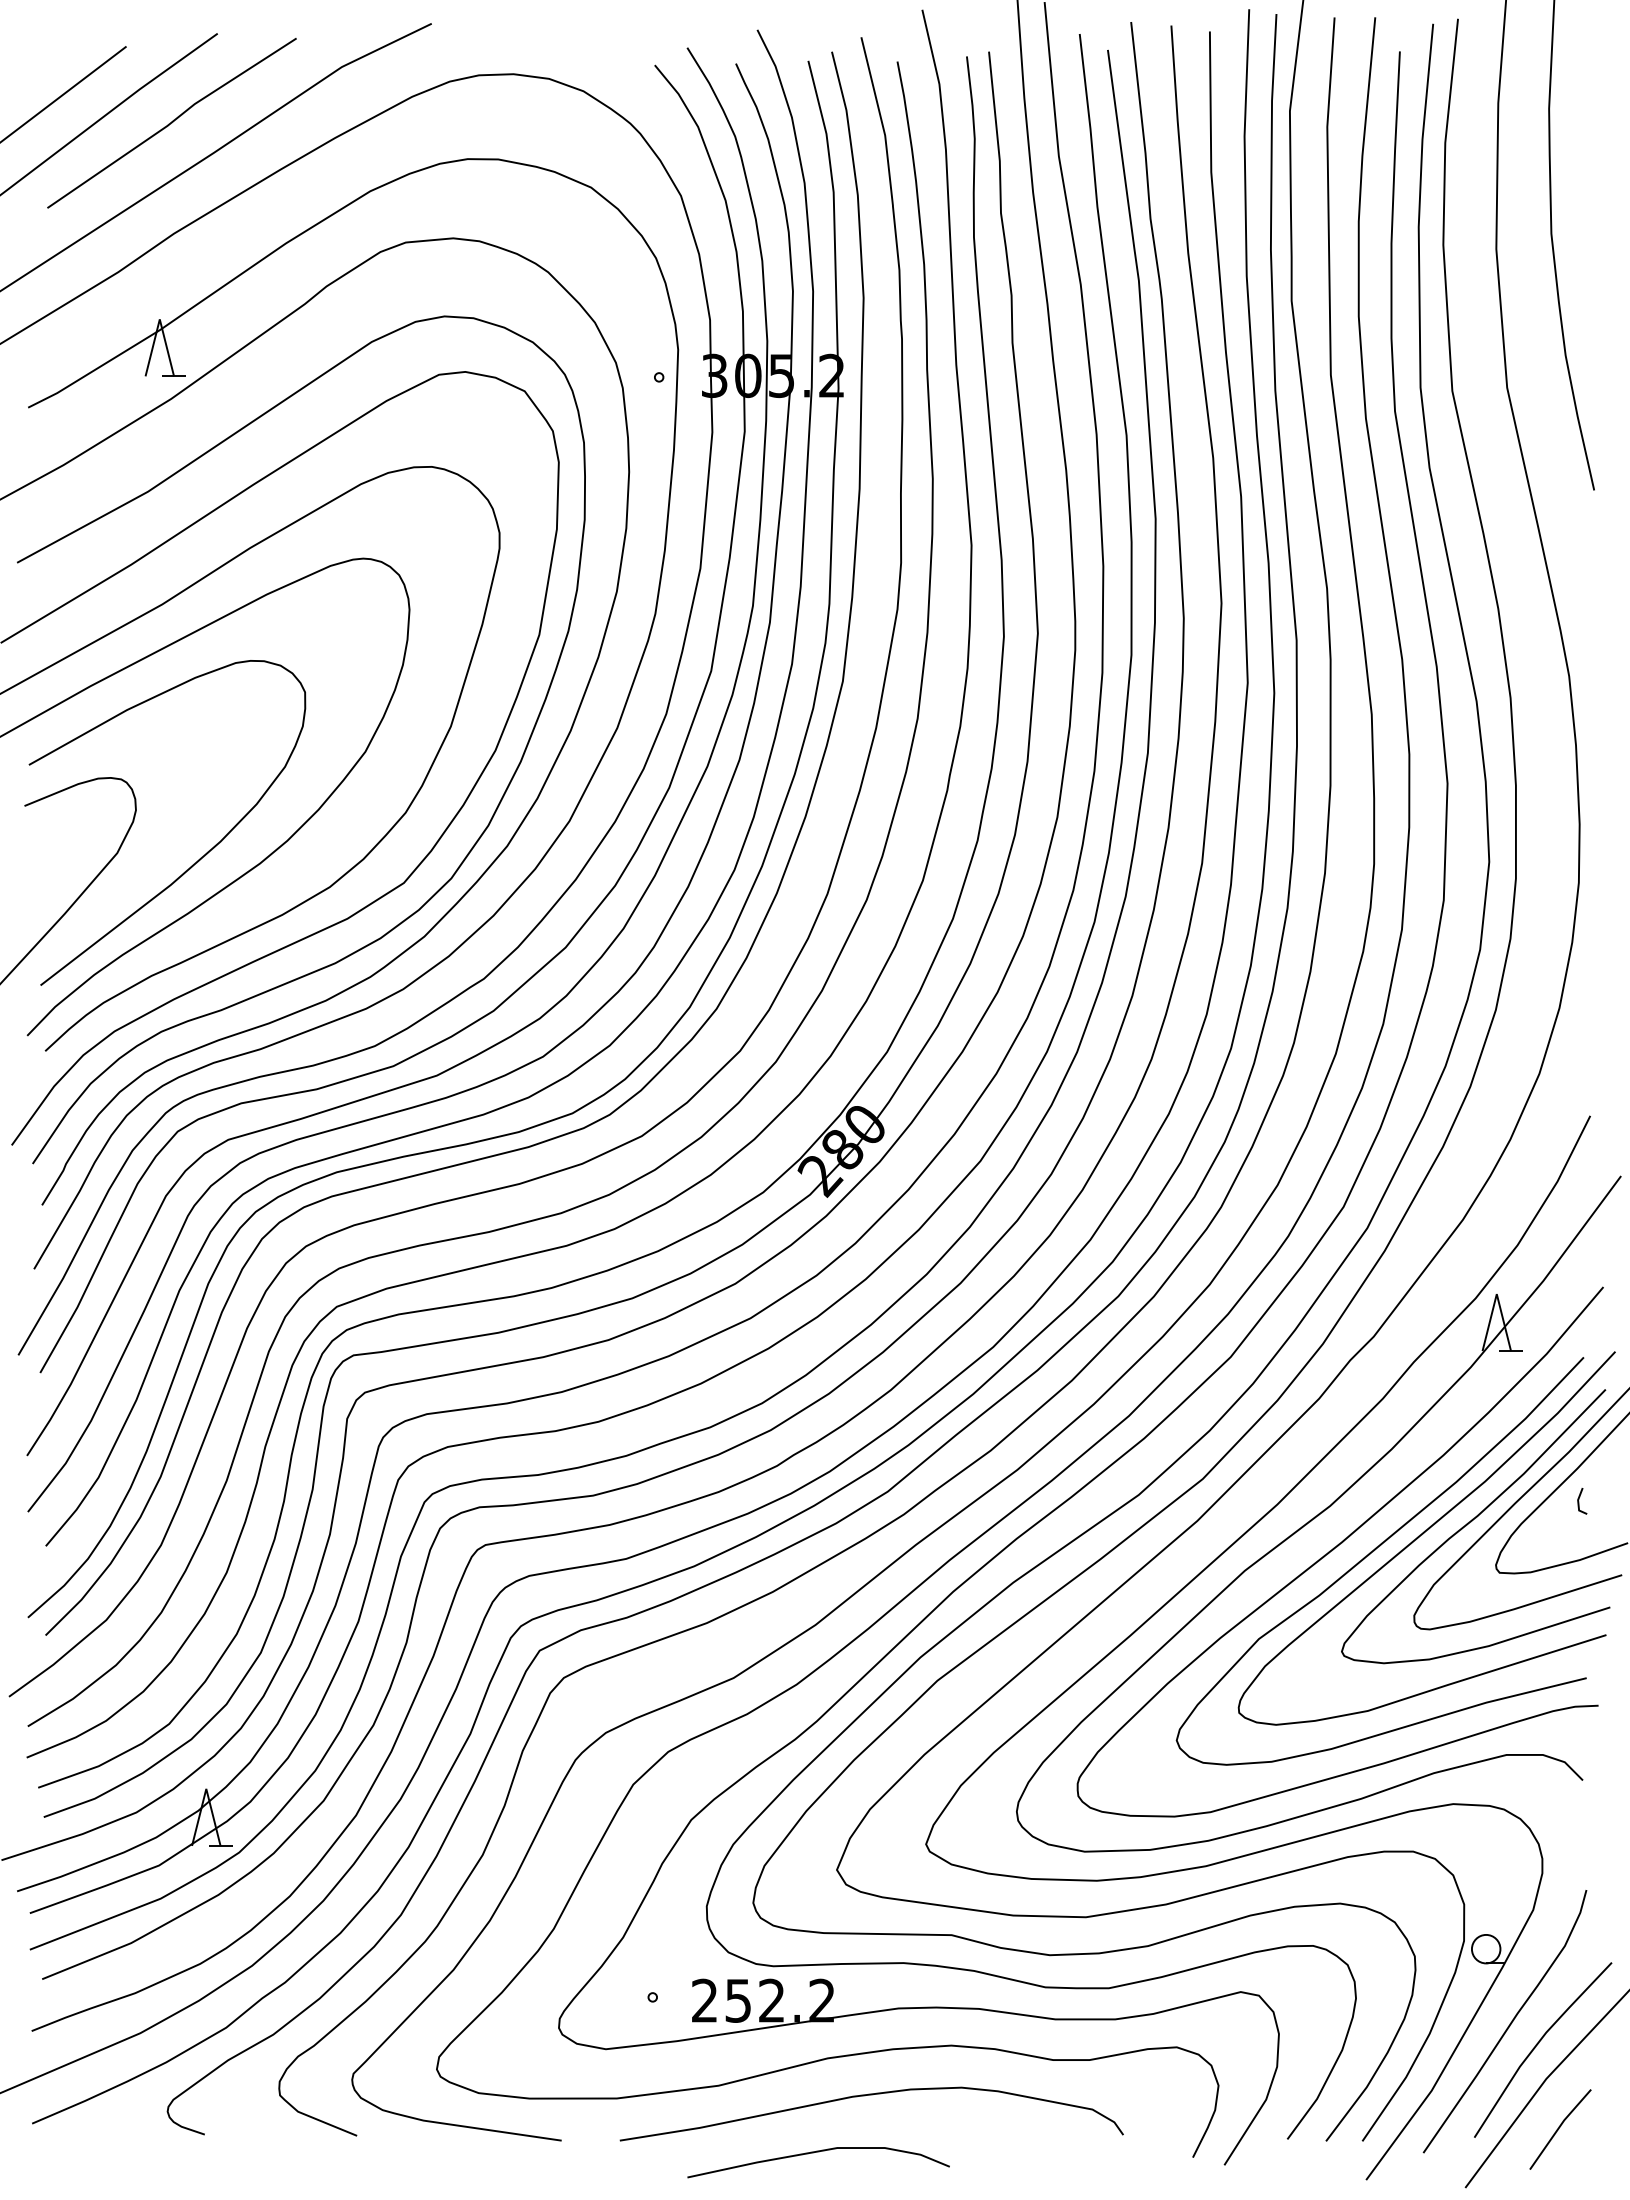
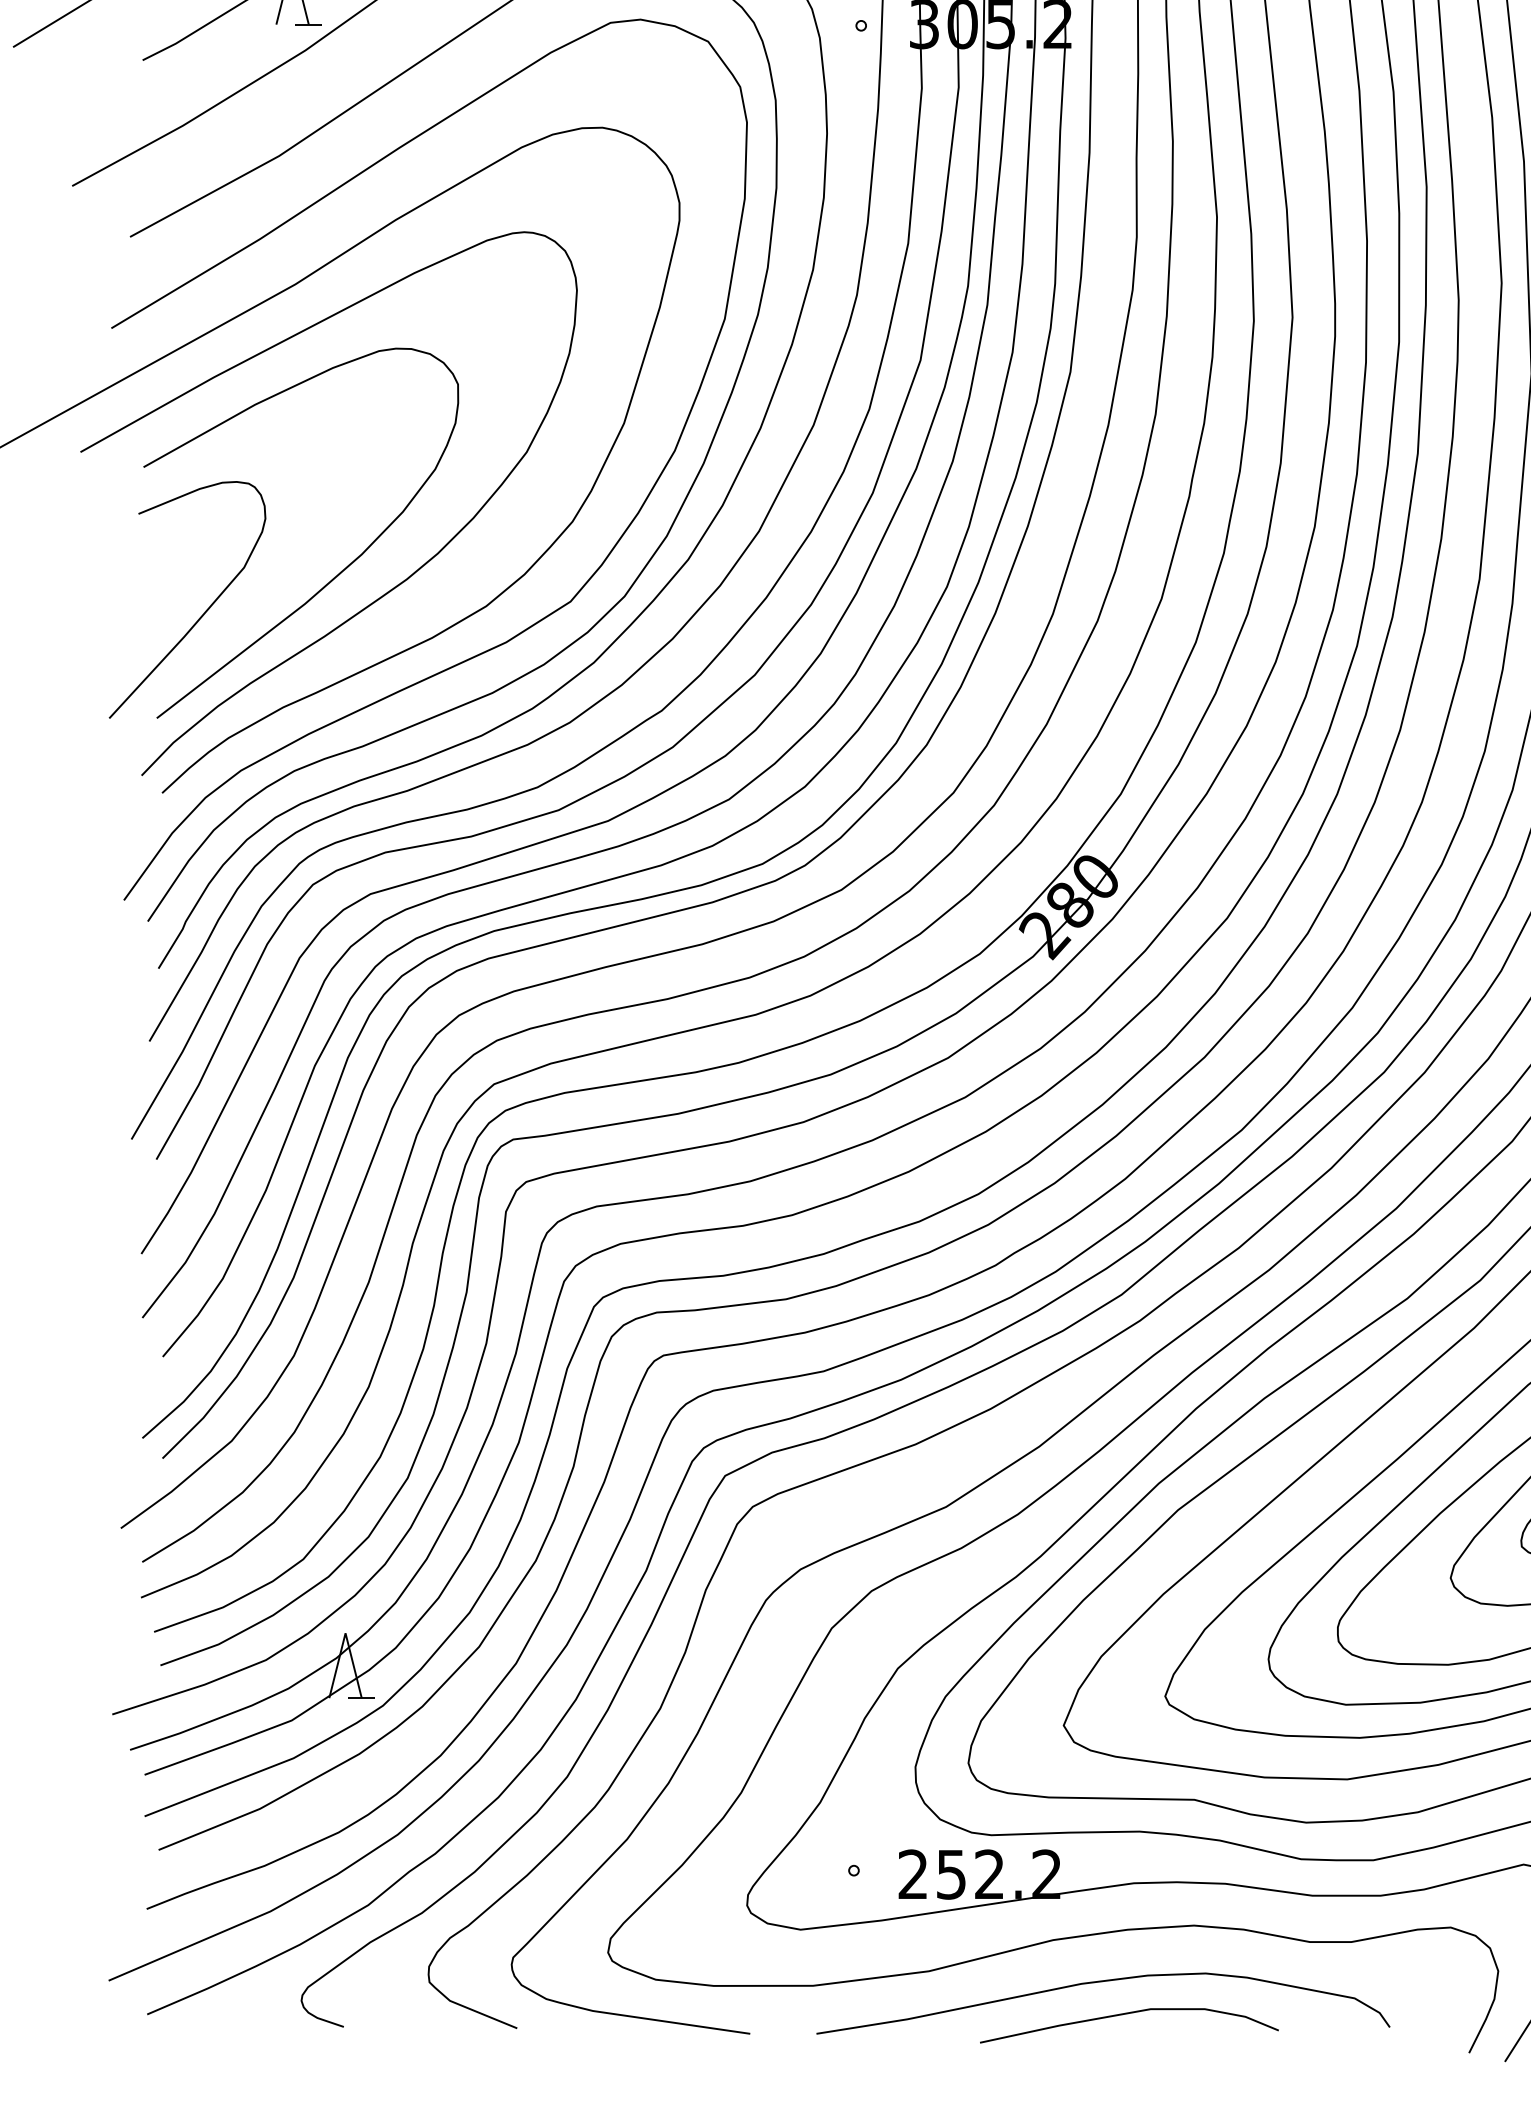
curve: (818, 2152) -> (1129, 2014), moved

